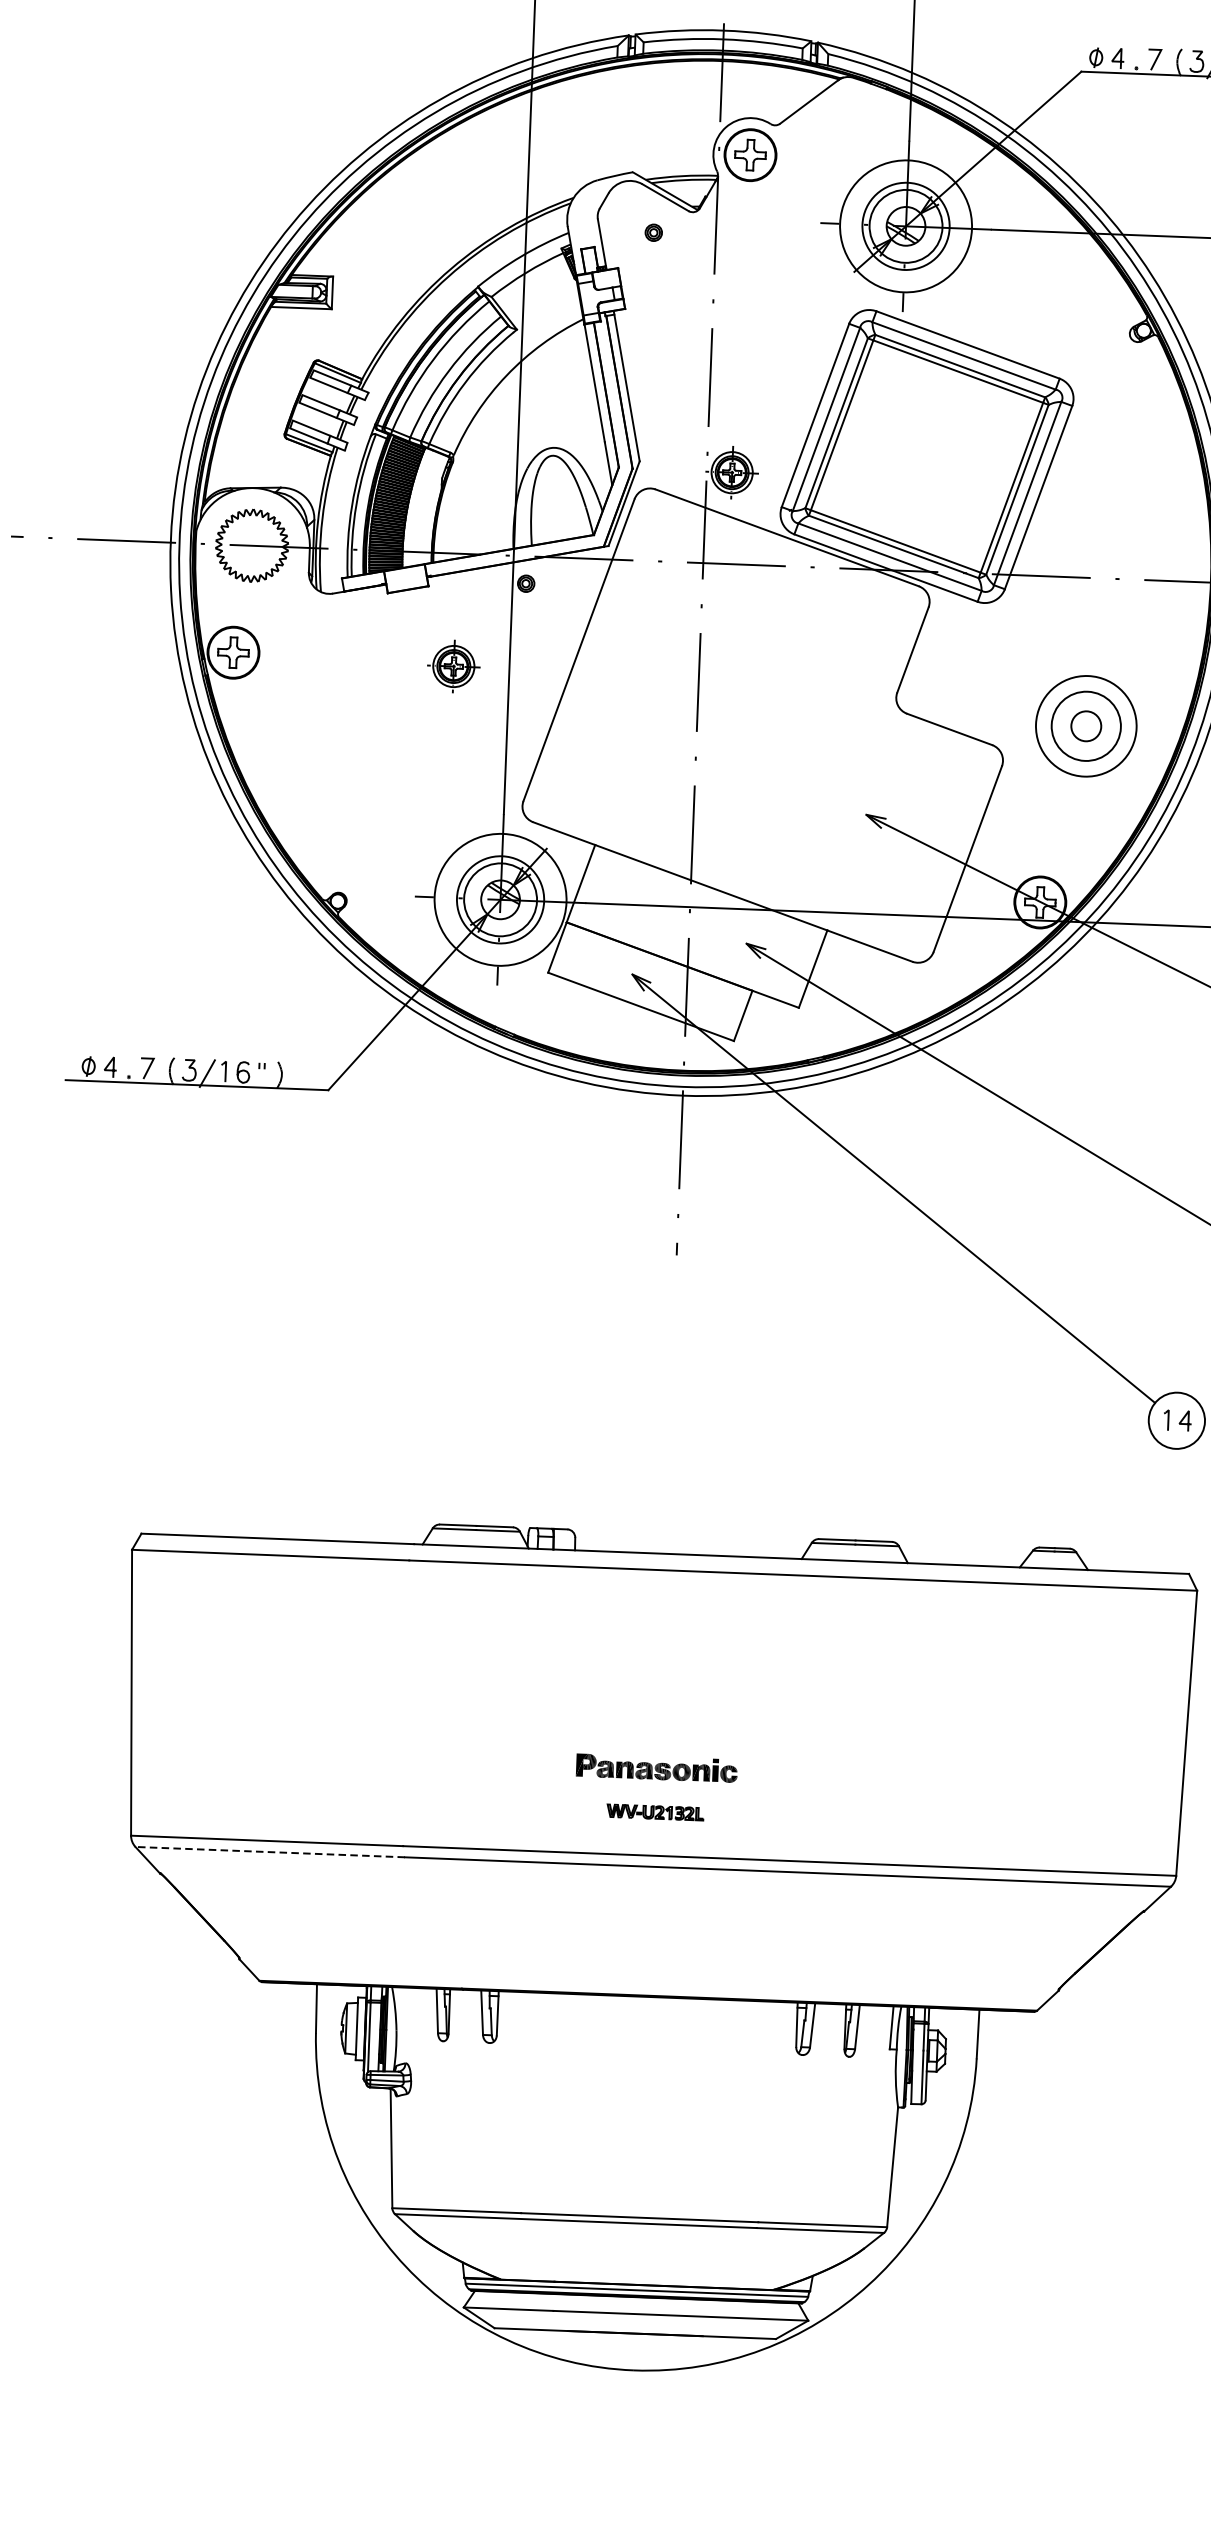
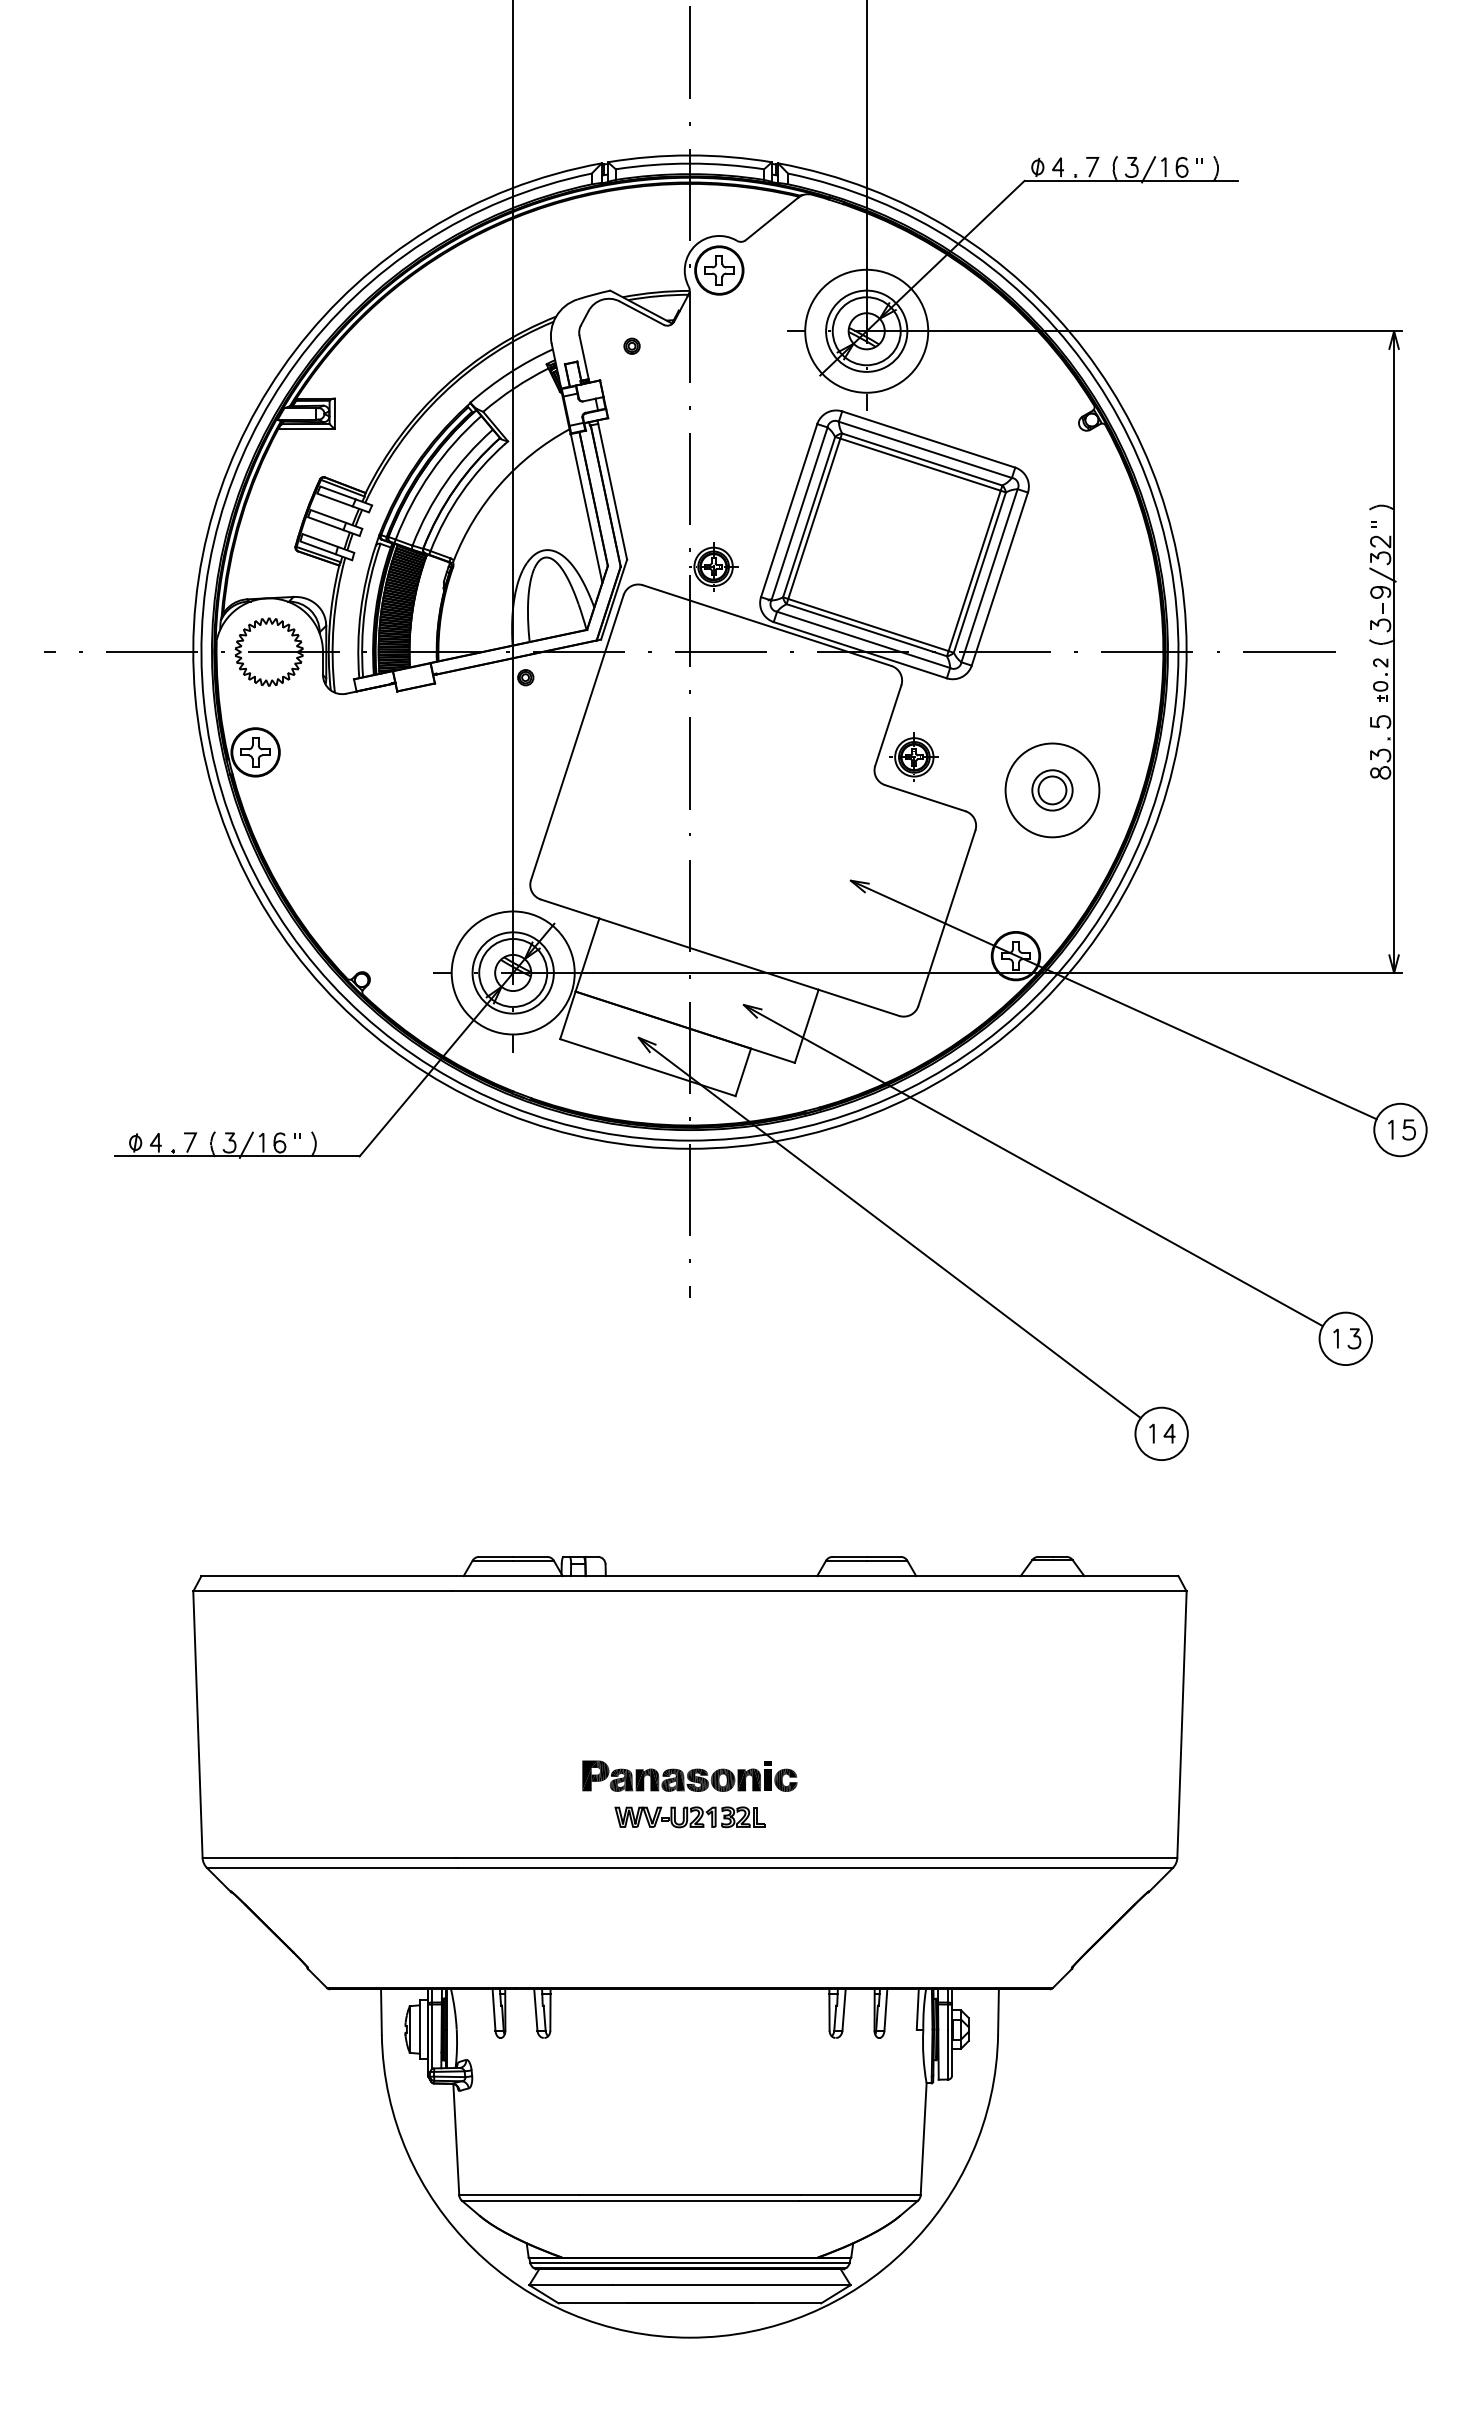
part: (452, 665) -> (913, 756), moved
circle: (1086, 726) -> (1052, 790), size x0.62
part: (656, 1767) -> (689, 1775), size x1.43
part: (654, 1812) -> (689, 1817), size x1.67
line: (269, 1852) -> (332, 1868), dashed -> solid

